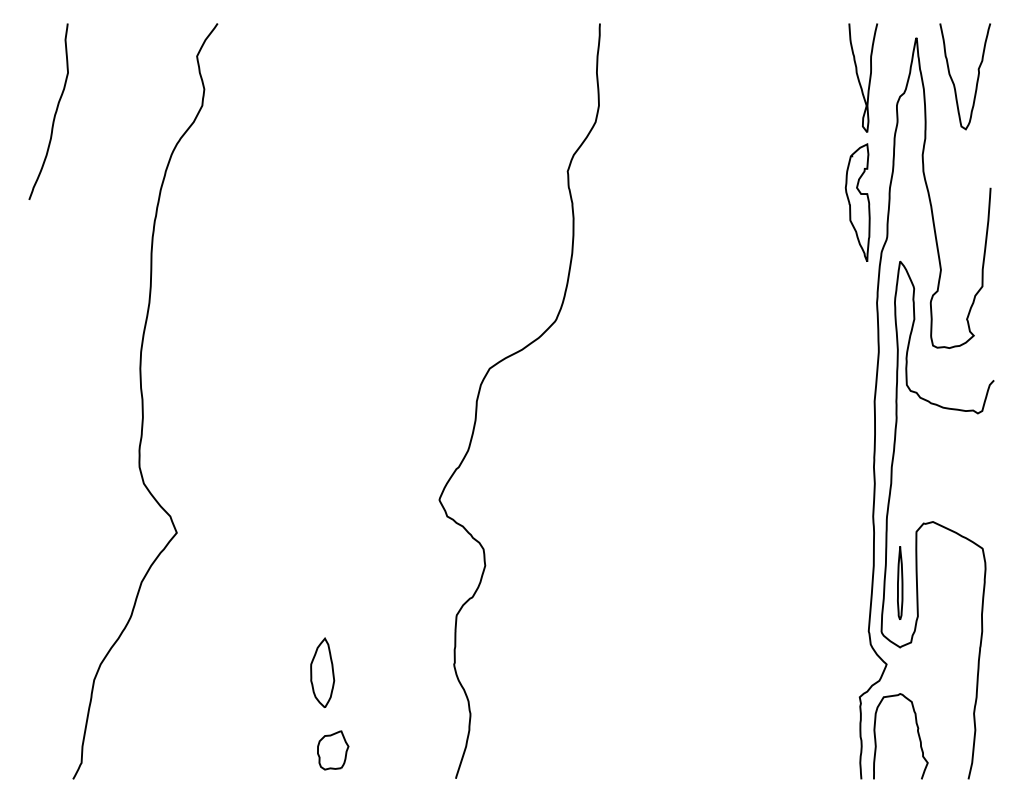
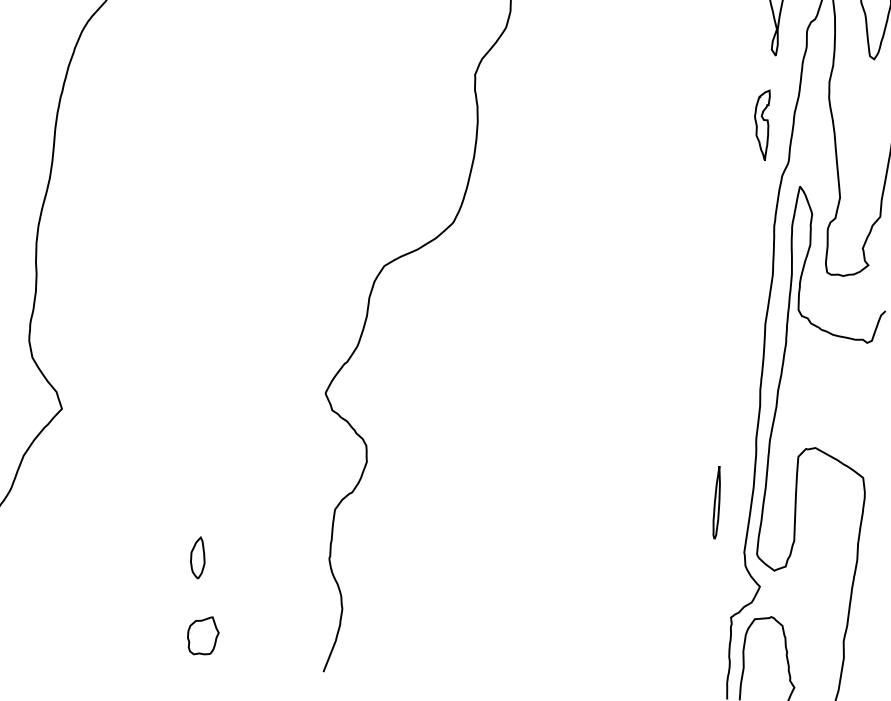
part: (857, 202) -> (761, 124), size x0.6
part: (900, 582) -> (717, 502), moved
part: (322, 672) -> (197, 557), size x0.6

